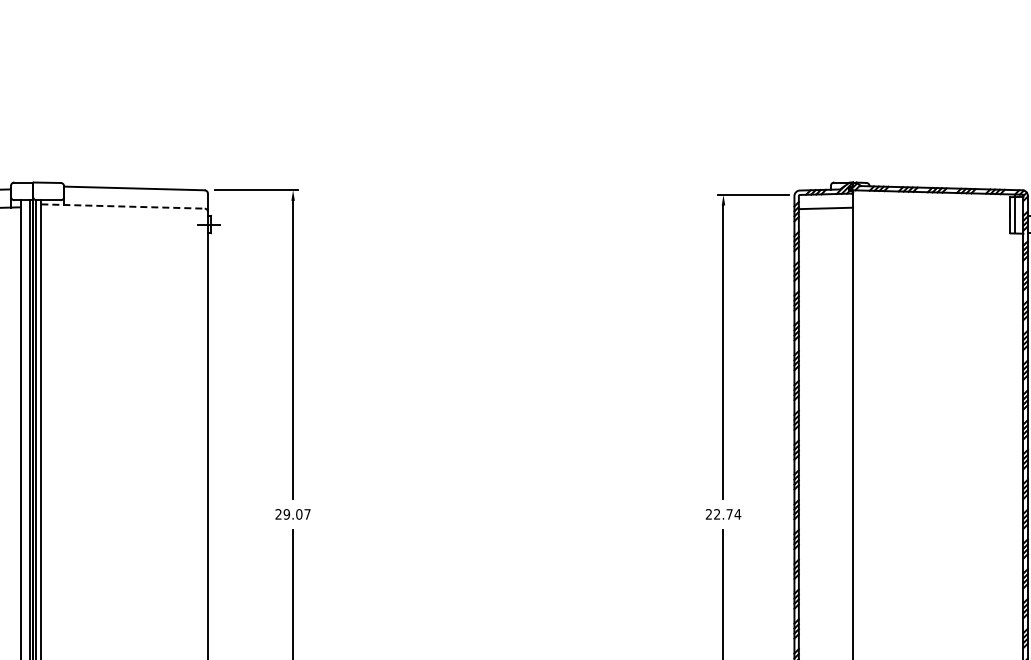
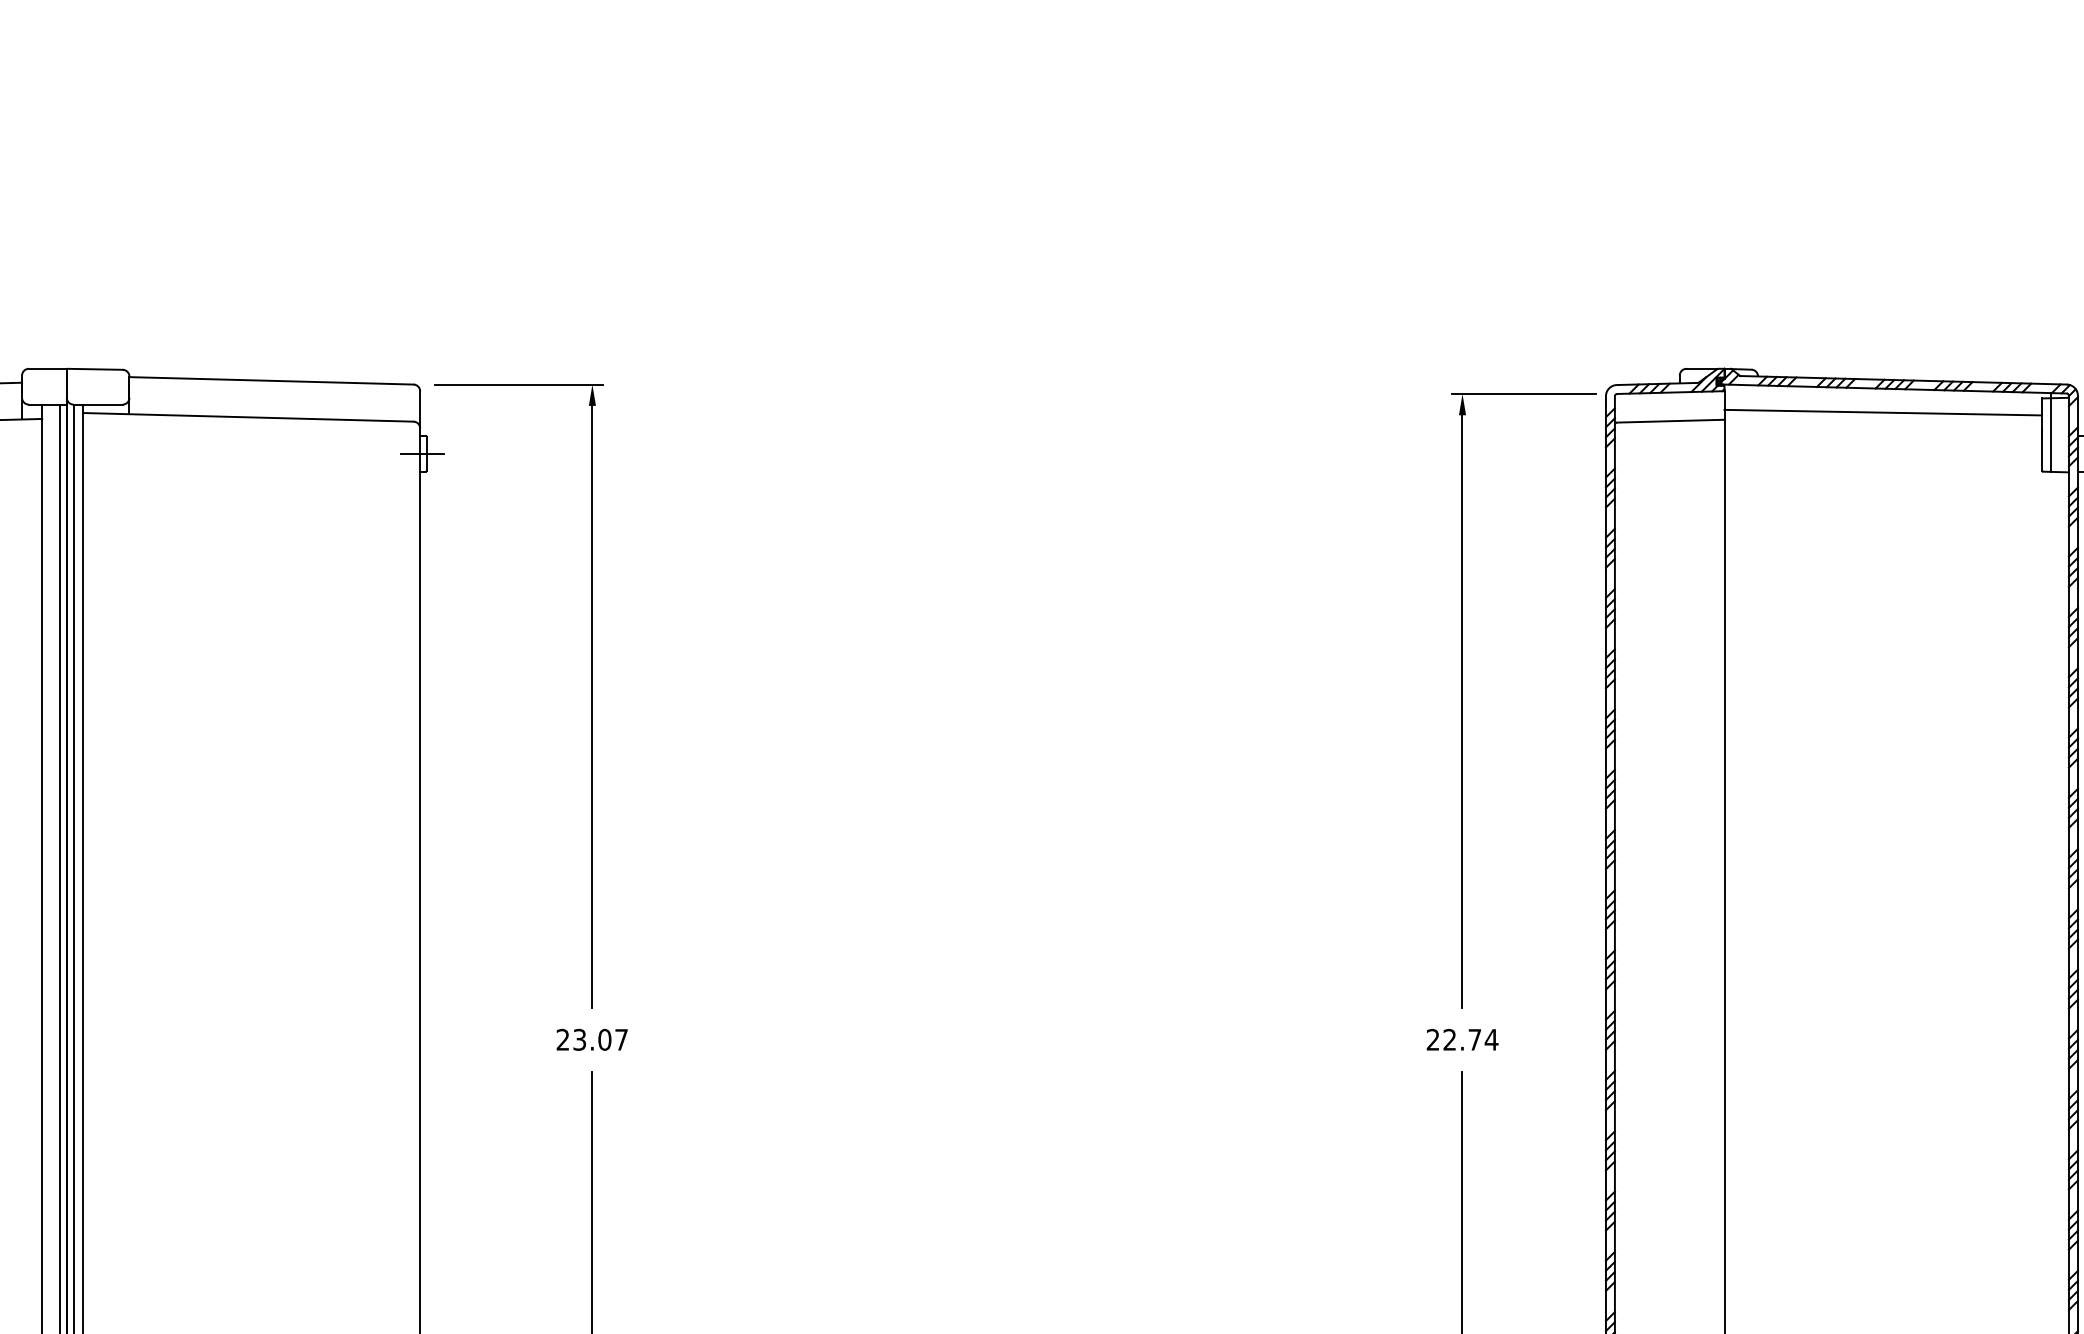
line: (931, 203) -> (1883, 411), added
line: (123, 206) -> (249, 417), dashed -> solid
text: (286, 514) -> (579, 1040), 29.07 -> 23.07

